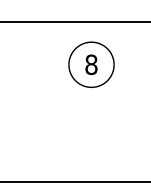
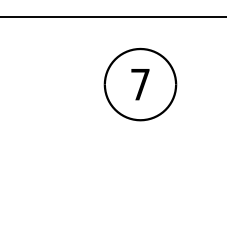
text: (91, 64) -> (140, 84), 8 -> 7

